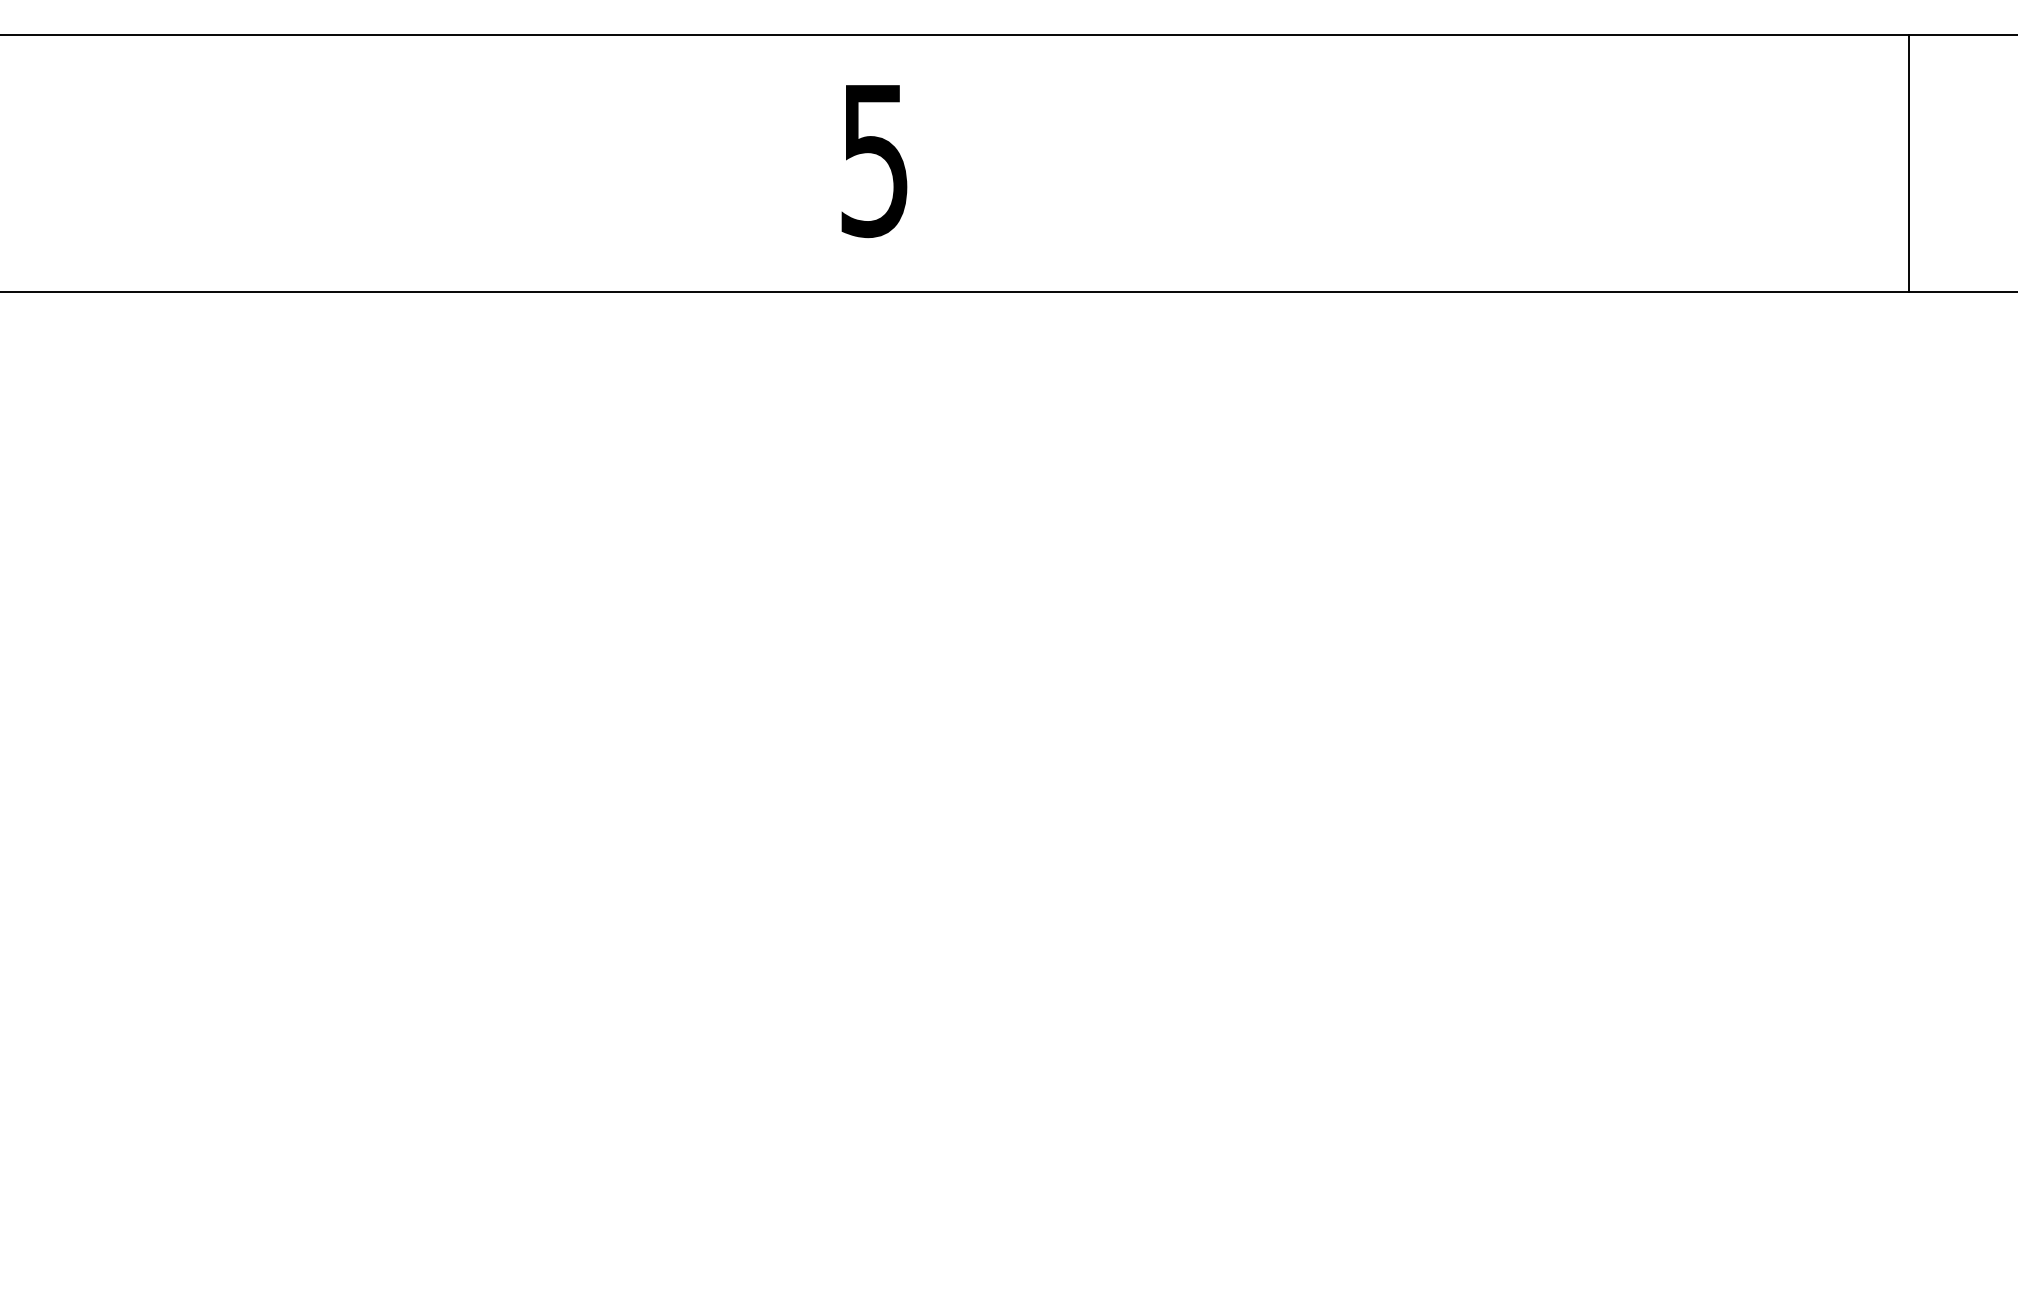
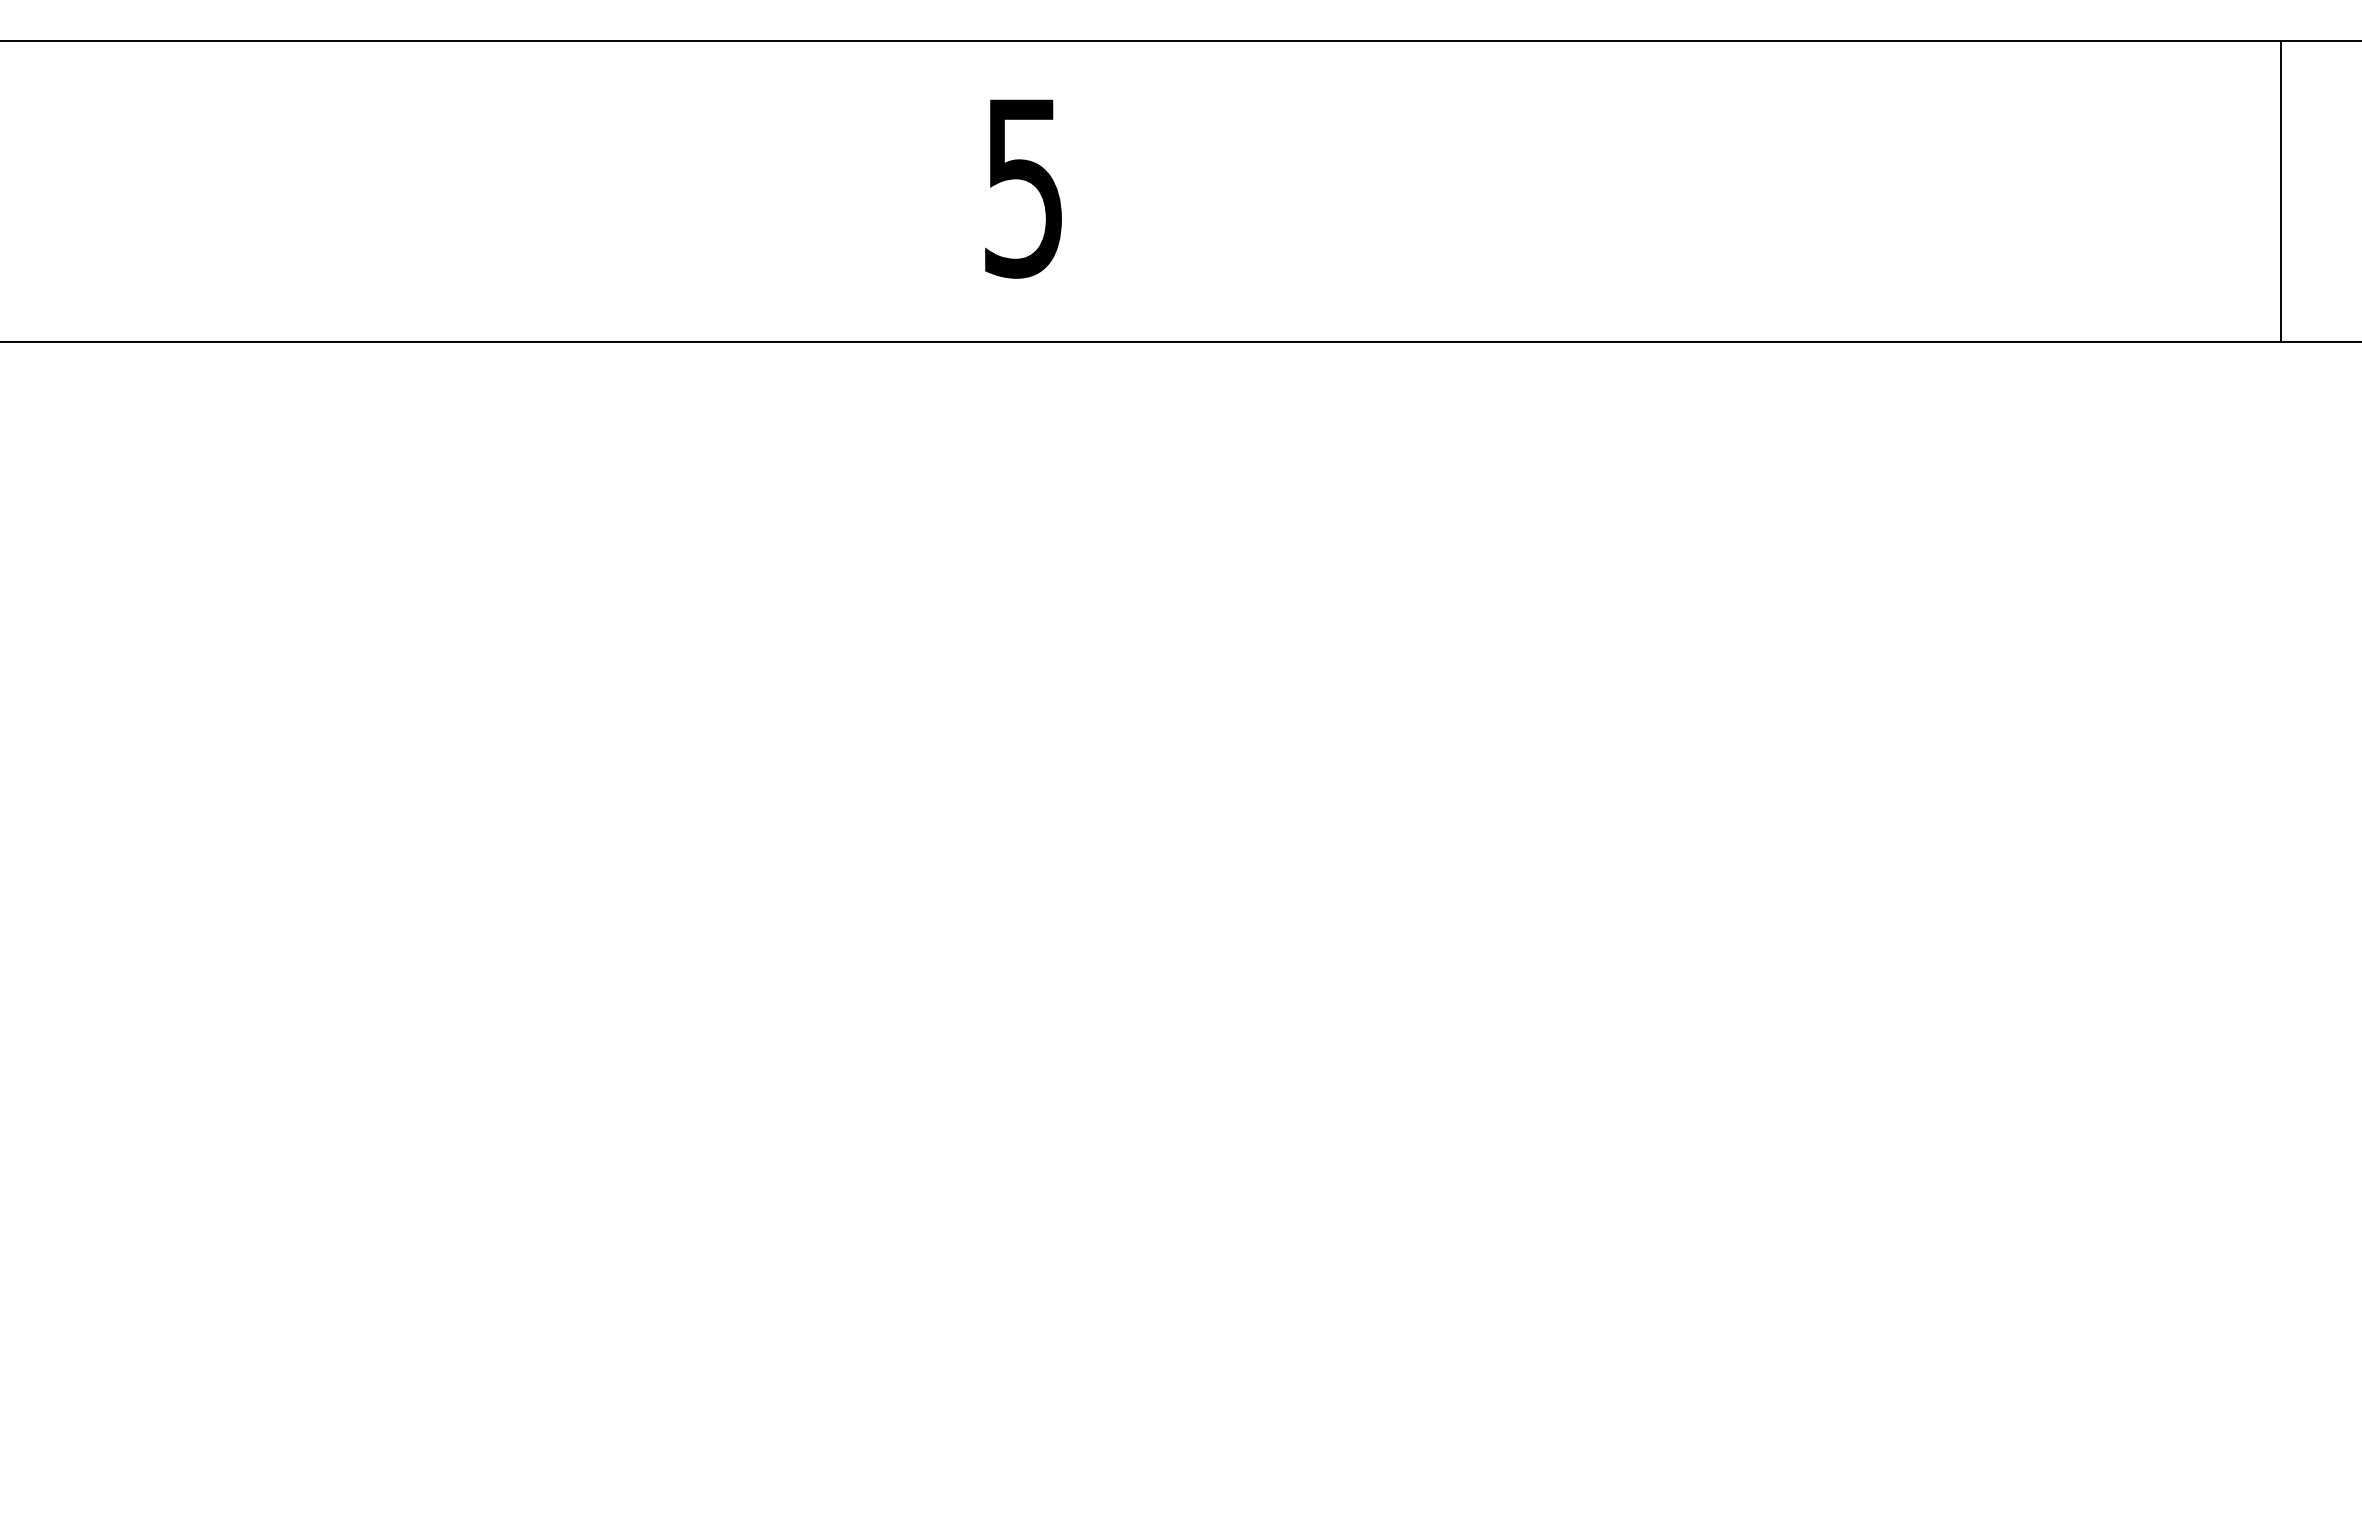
line: (1908, 163) -> (2280, 191), moved

